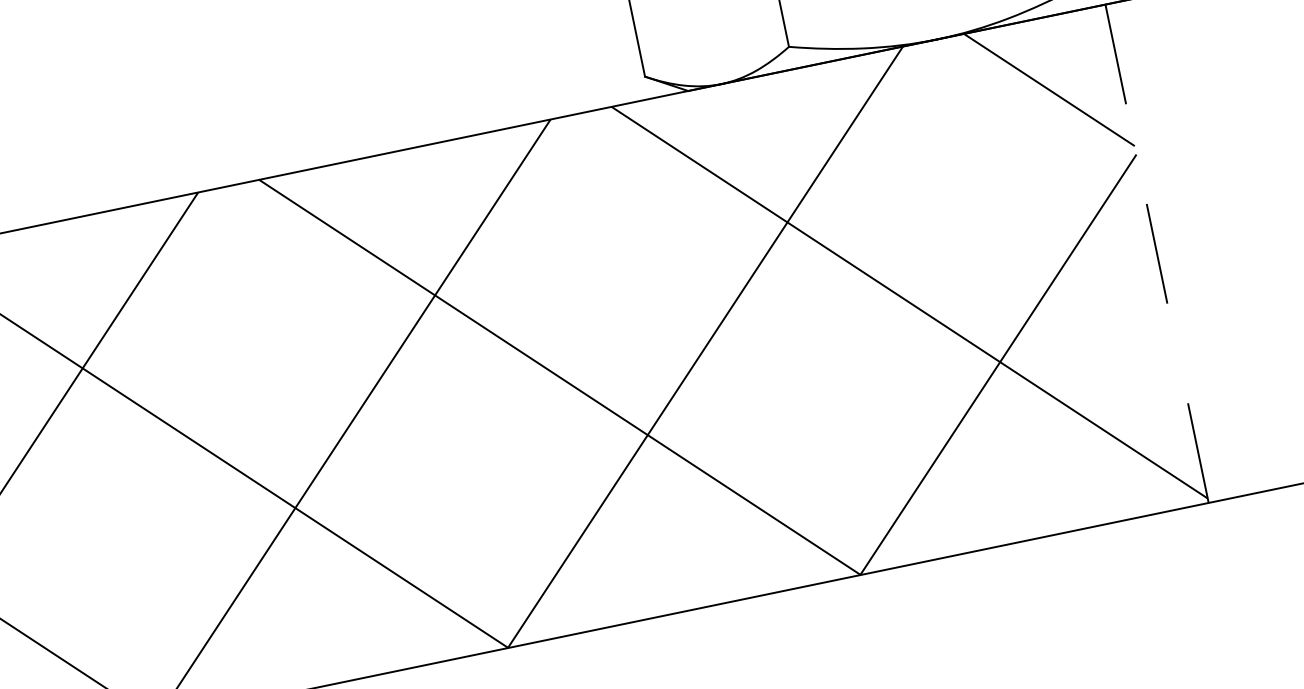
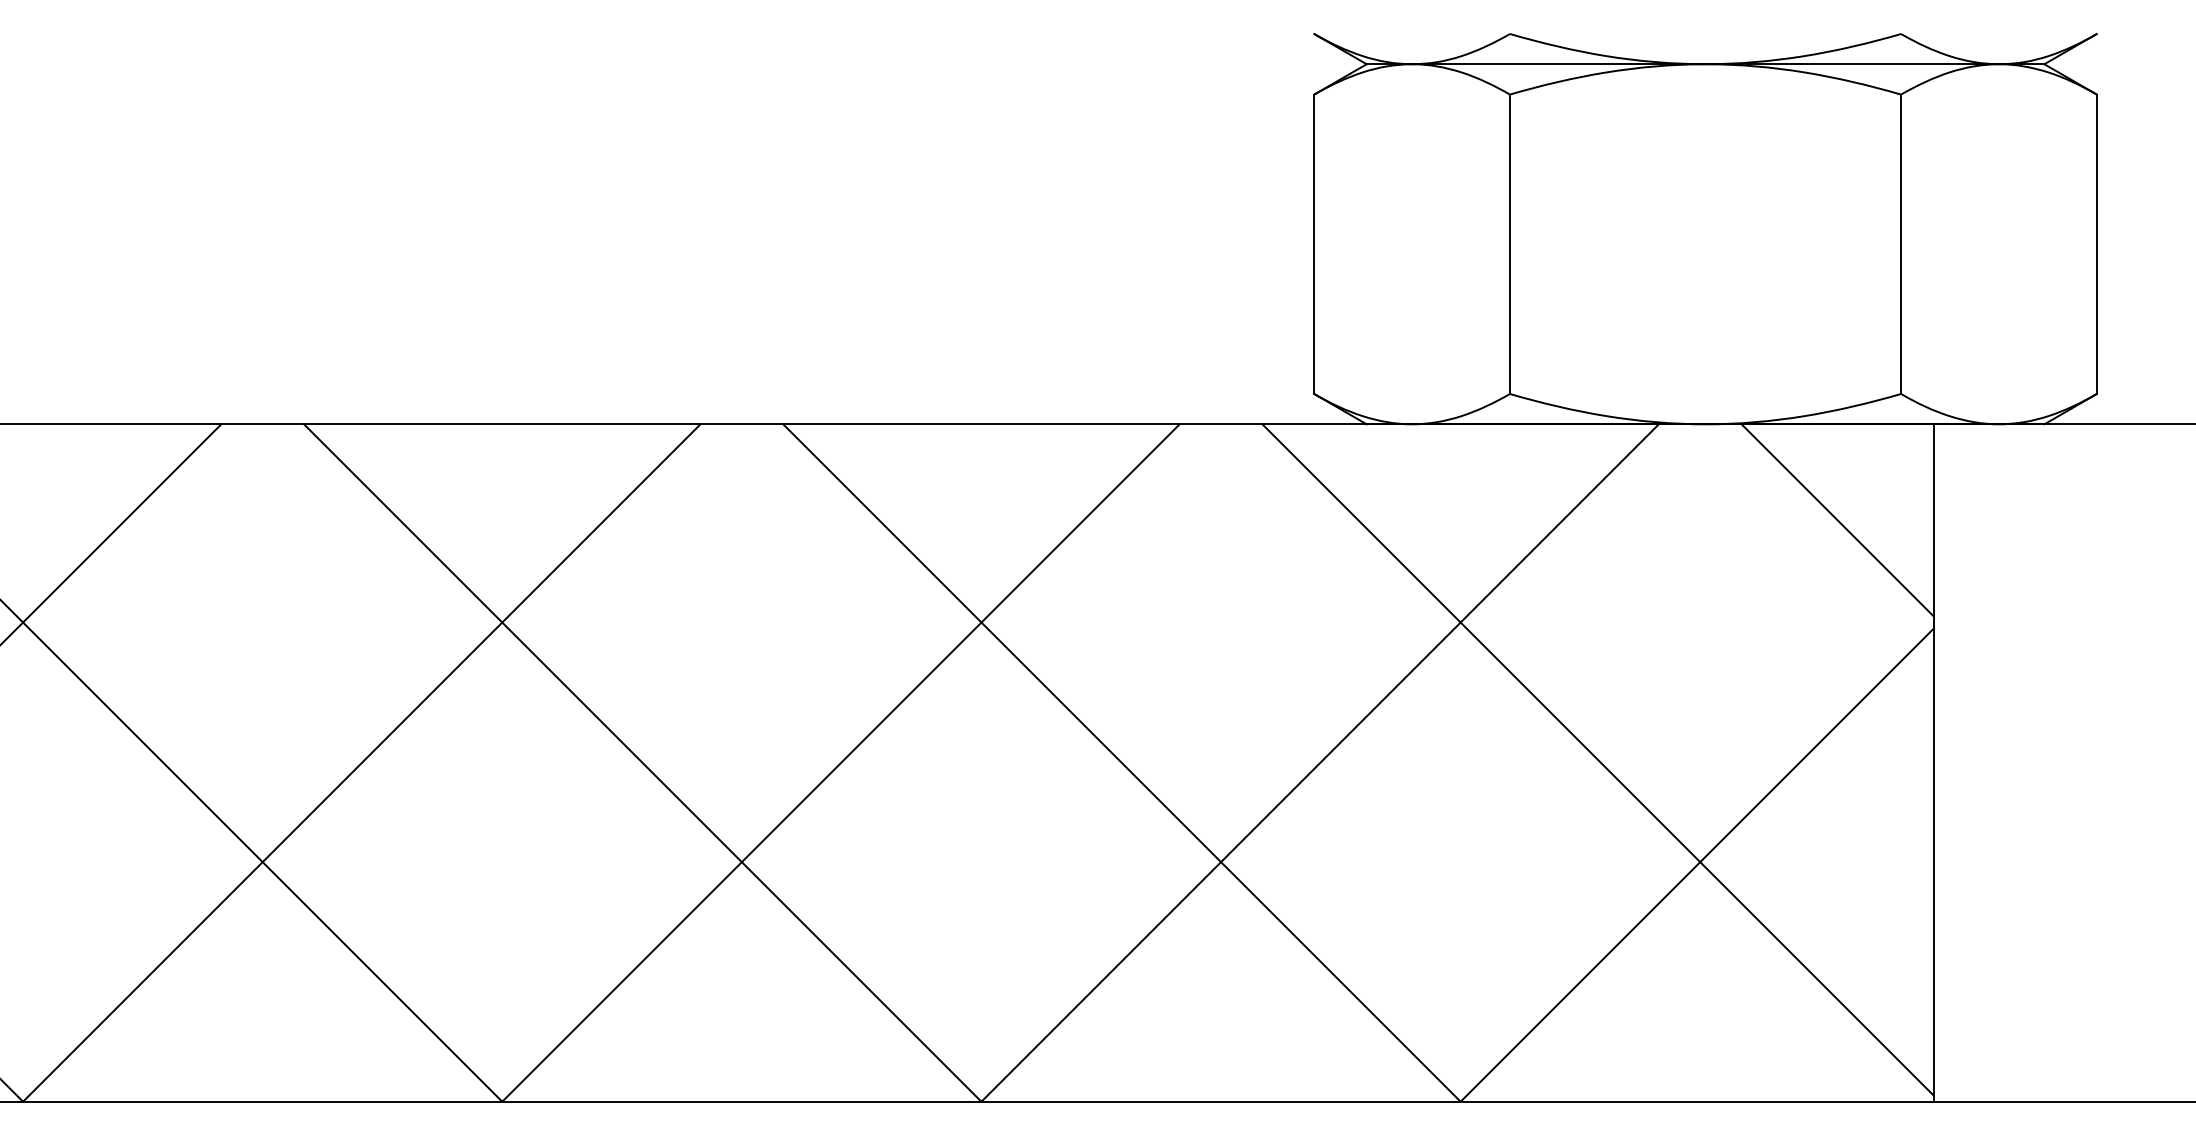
line: (1157, 253) -> (1934, 763), dashed -> solid

